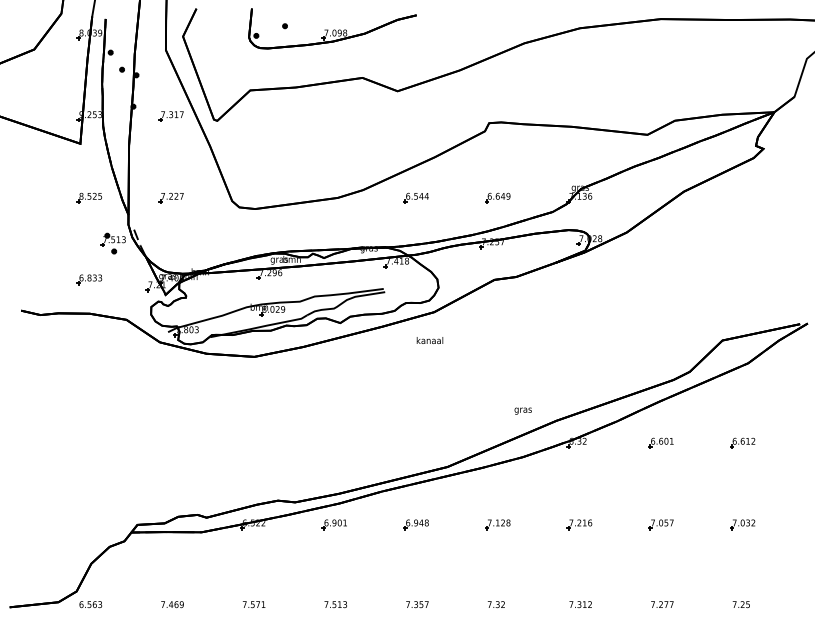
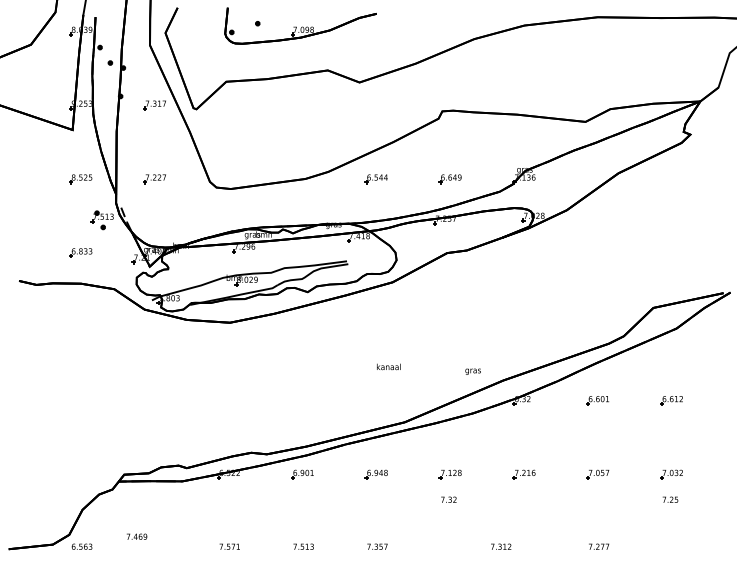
text: (429, 340) -> (388, 366), moved
text: (173, 604) -> (137, 536), moved
text: (495, 604) -> (448, 499), moved
text: (581, 604) -> (501, 546), moved
text: (741, 604) -> (670, 499), moved

